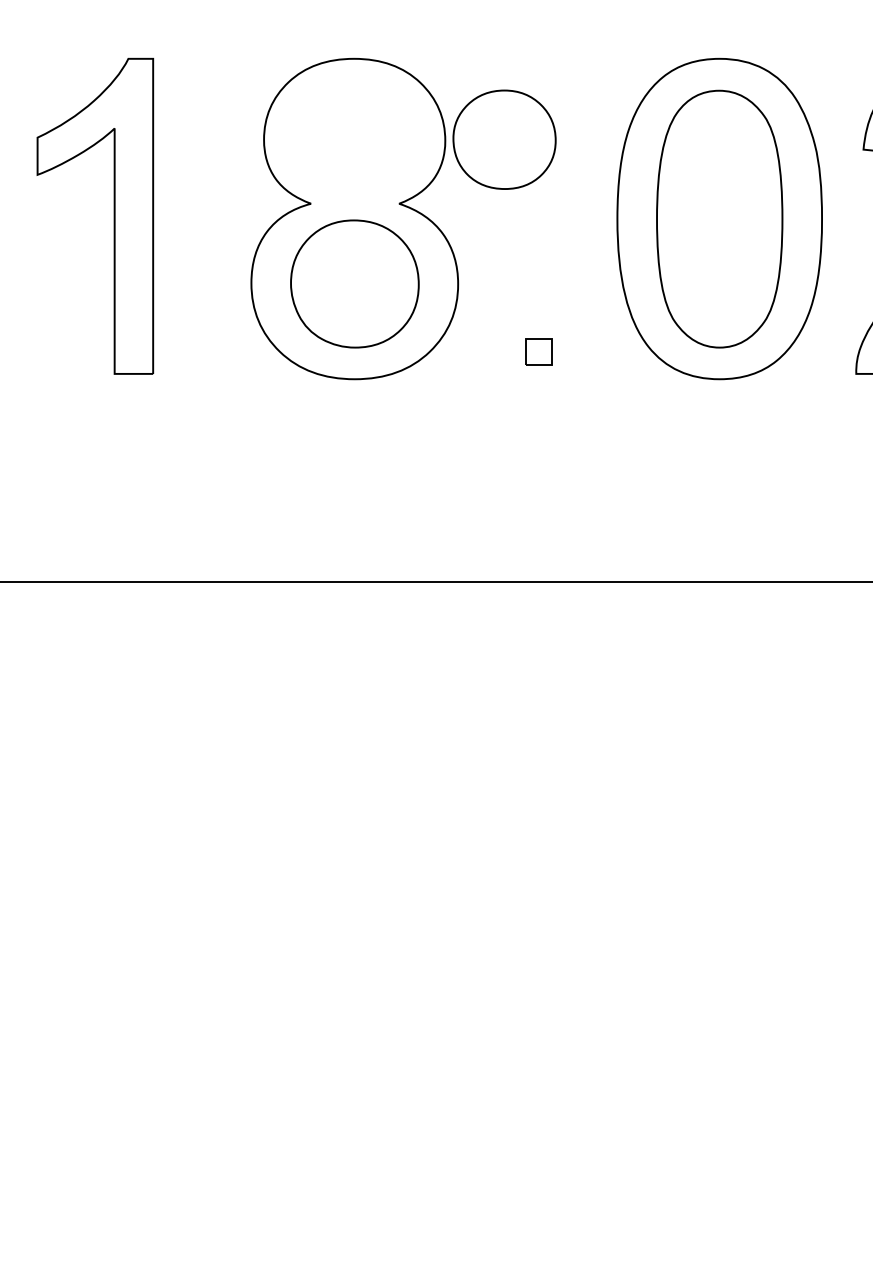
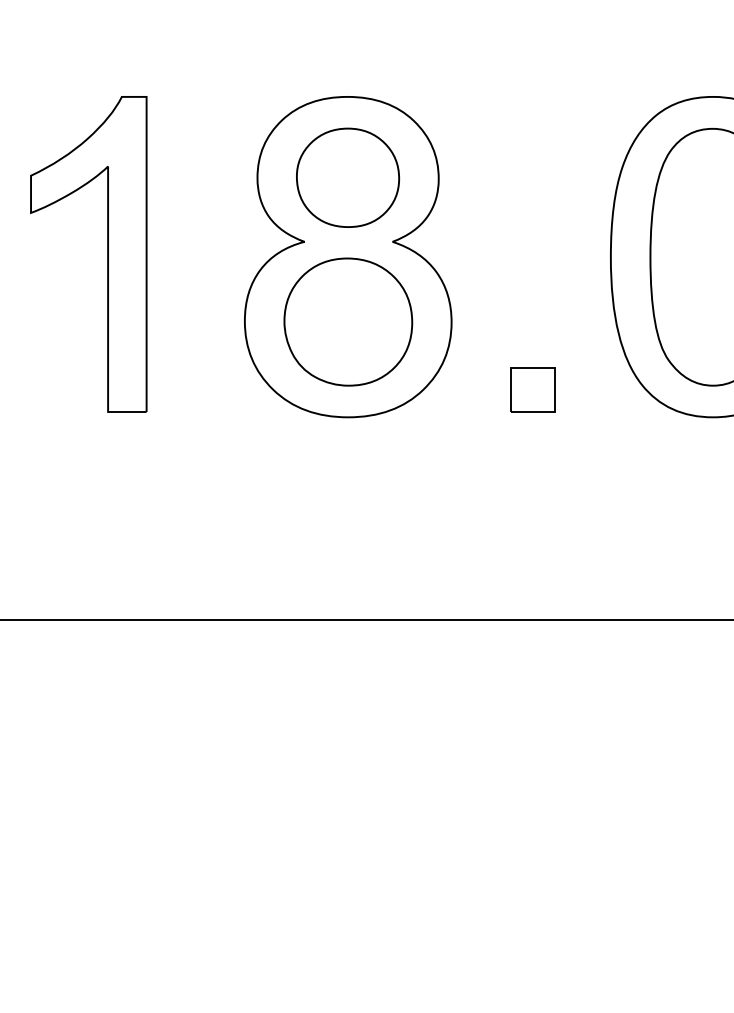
part: (504, 139) -> (347, 177), moved
part: (538, 351) -> (531, 389), size x1.67

